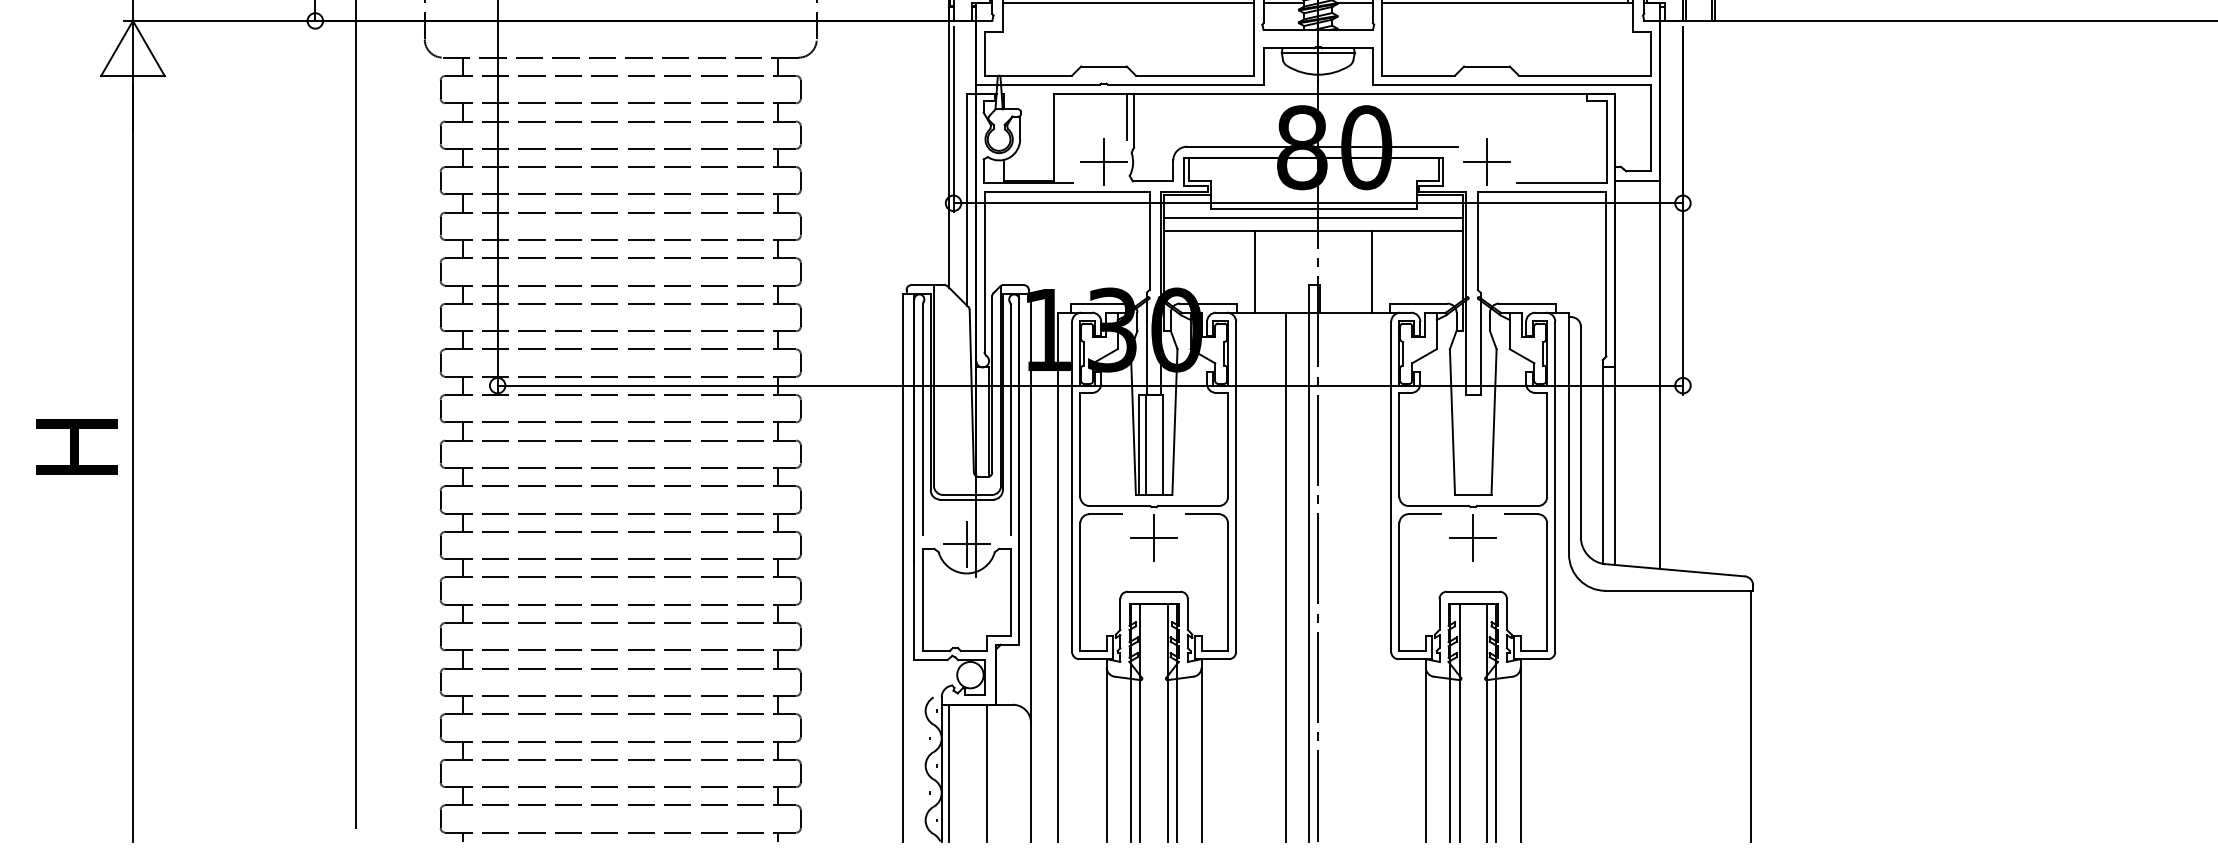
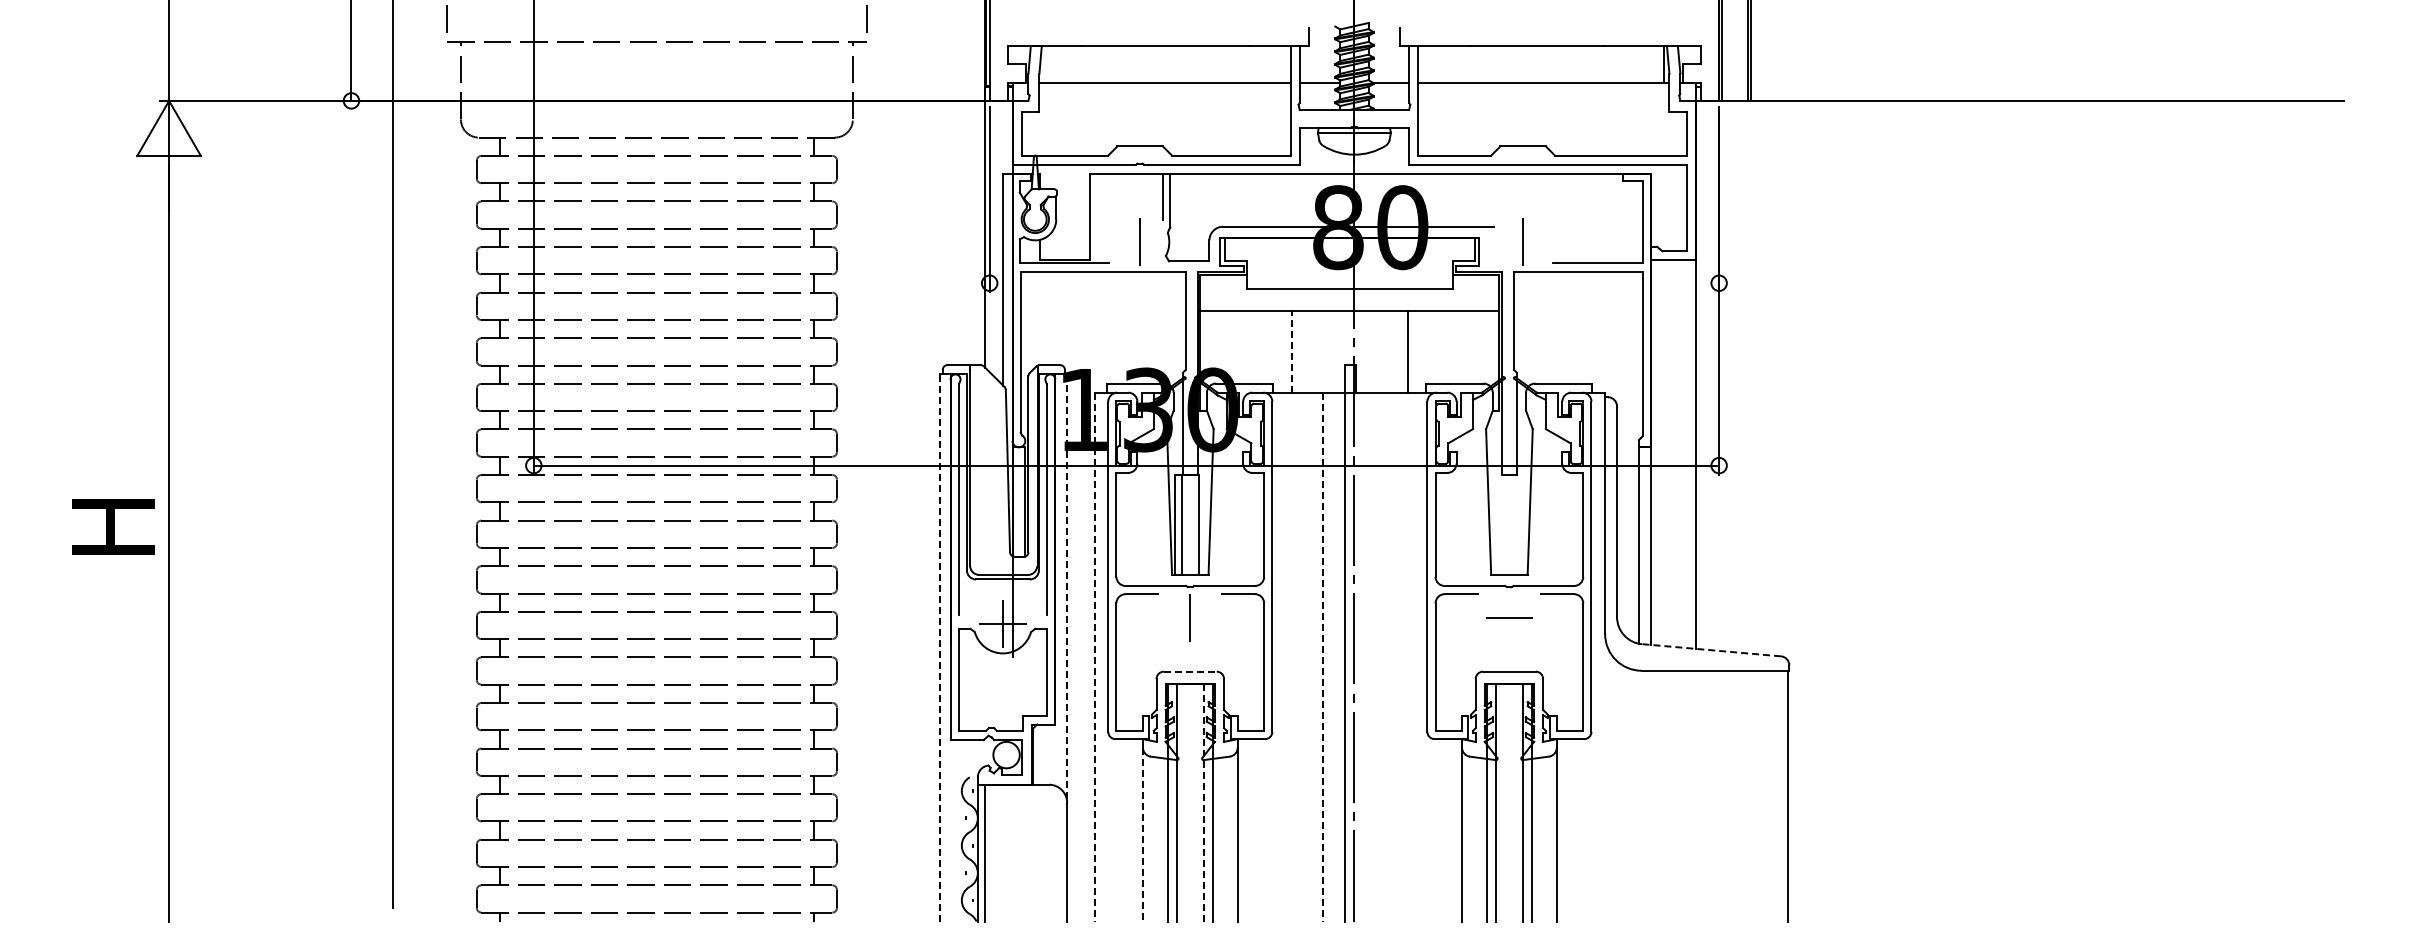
line: (1103, 162) -> (1139, 242), removed
line: (1486, 162) -> (1522, 242), removed
line: (1318, 203) -> (1354, 283), removed
line: (1313, 217) -> (1349, 297), removed
line: (1255, 271) -> (1291, 351), solid -> dashed
line: (1031, 509) -> (1067, 589), solid -> dashed
line: (1154, 537) -> (1190, 617), removed
line: (1473, 537) -> (1509, 617), removed
line: (903, 567) -> (939, 647), solid -> dashed
line: (1675, 570) -> (1711, 650), solid -> dashed
line: (1058, 577) -> (1094, 657), solid -> dashed
line: (1286, 577) -> (1322, 657), solid -> dashed
line: (1154, 591) -> (1190, 671), solid -> dashed
line: (1167, 722) -> (1203, 802), solid -> dashed
line: (1106, 754) -> (1142, 834), solid -> dashed
line: (987, 772) -> (1023, 852), removed

